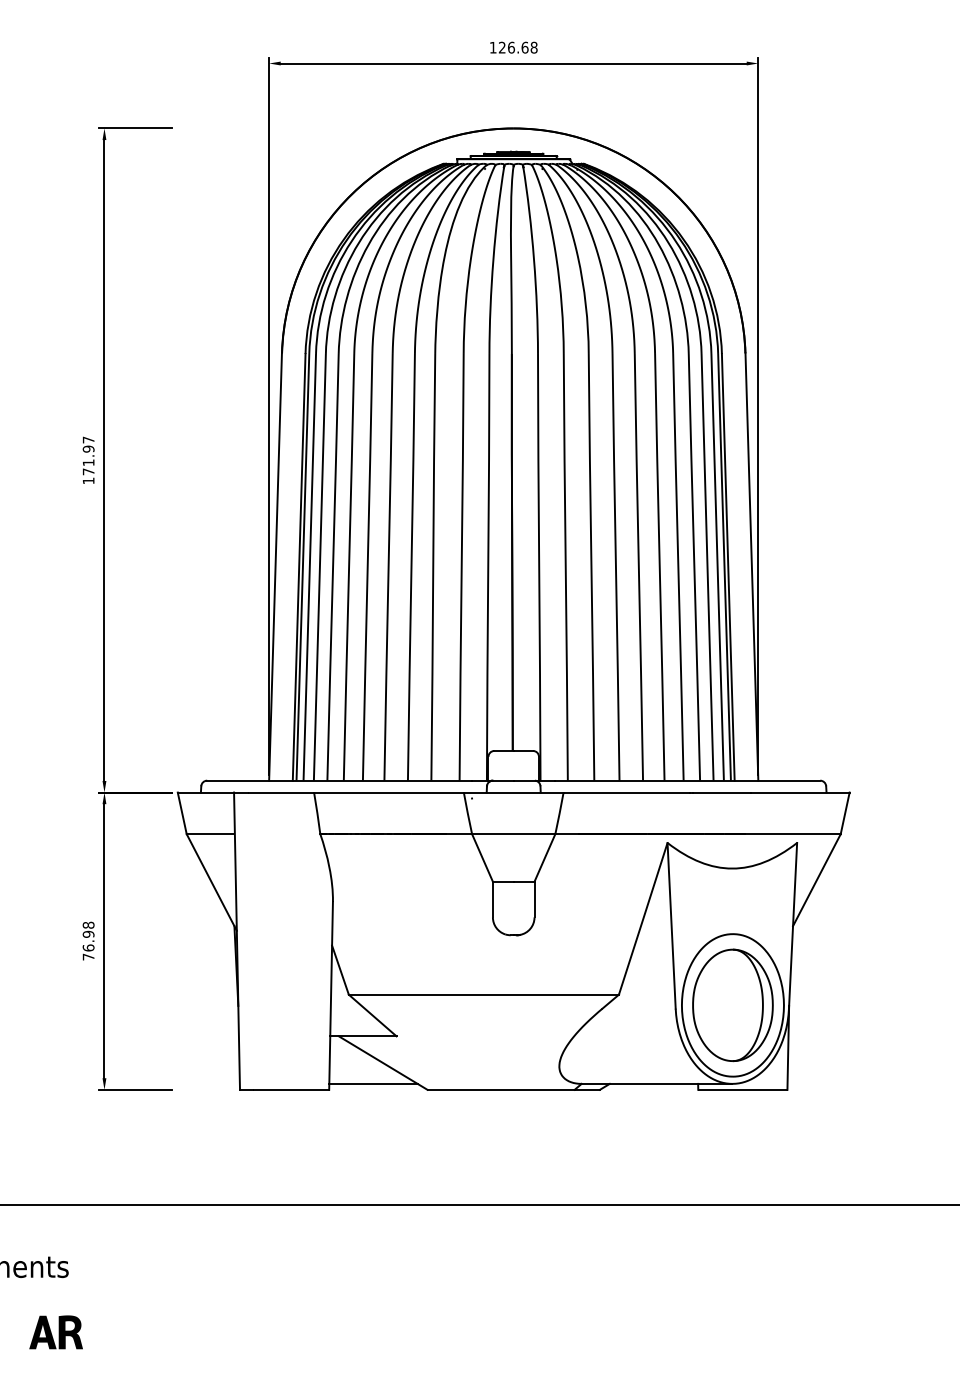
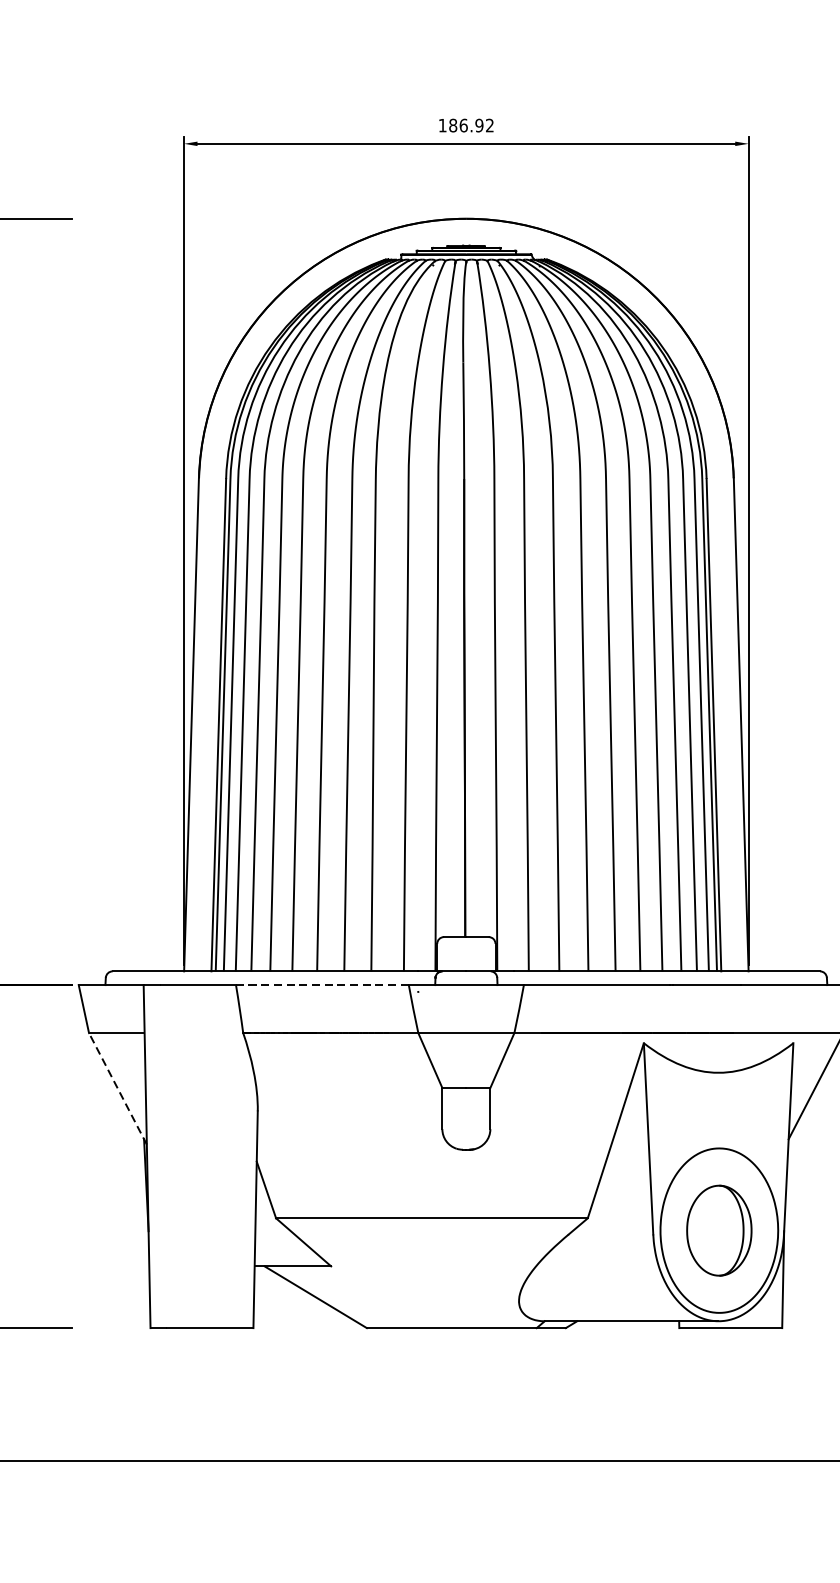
text: (517, 47) -> (470, 125), 126.68 -> 186.92
line: (388, 792) -> (321, 985), solid -> dashed
line: (211, 882) -> (117, 1088), solid -> dashed
part: (732, 1005) -> (718, 1230), size x0.7
line: (373, 1083) -> (304, 1320), removed

